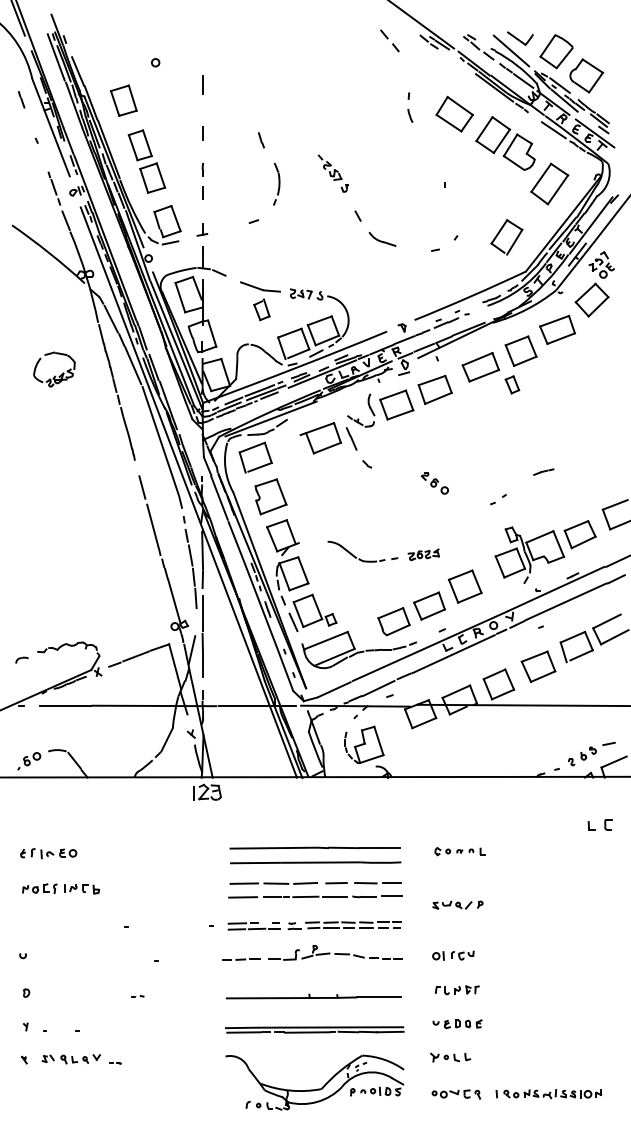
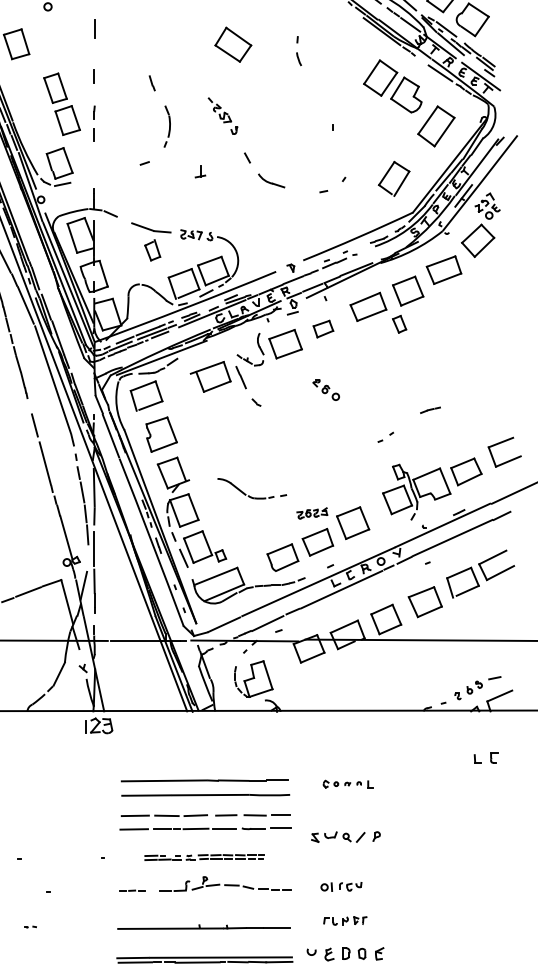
part: (454, 113) -> (233, 44), moved
part: (146, 161) -> (61, 104), moved
part: (202, 229) -> (200, 171), moved
part: (434, 389) -> (322, 328), size x0.6
part: (434, 483) -> (325, 389), moved
part: (423, 554) -> (311, 513), moved
part: (457, 904) -> (345, 836), size x1.4
part: (314, 925) -> (204, 857), size x0.7
part: (241, 959) -> (132, 890), size x0.7
part: (457, 1024) -> (345, 954), size x1.6

